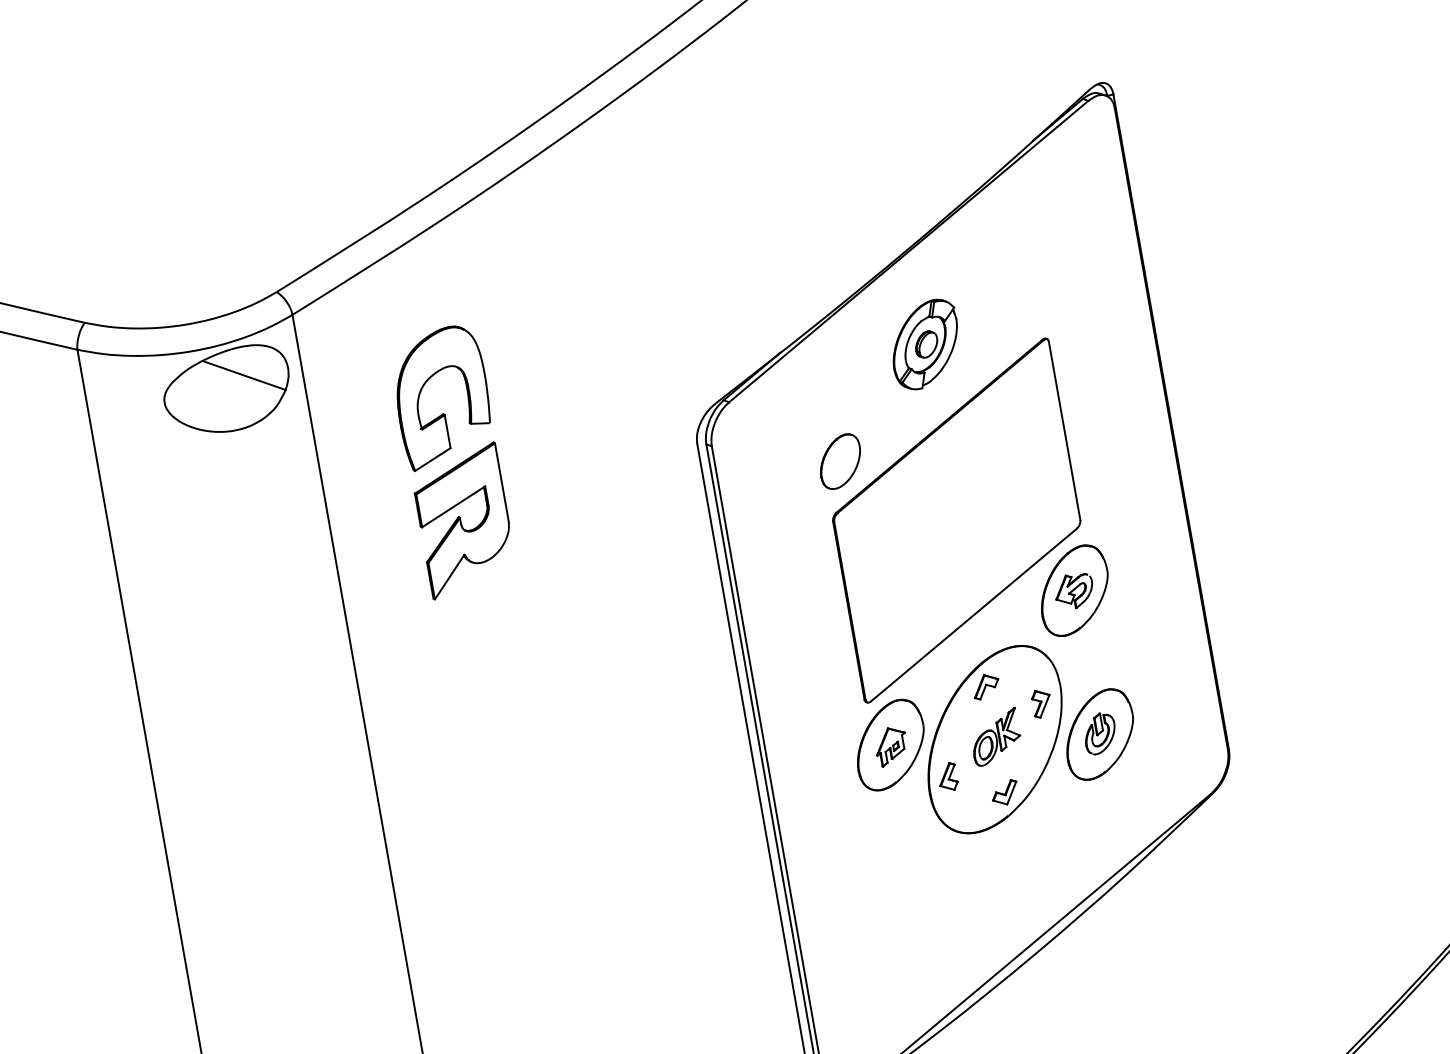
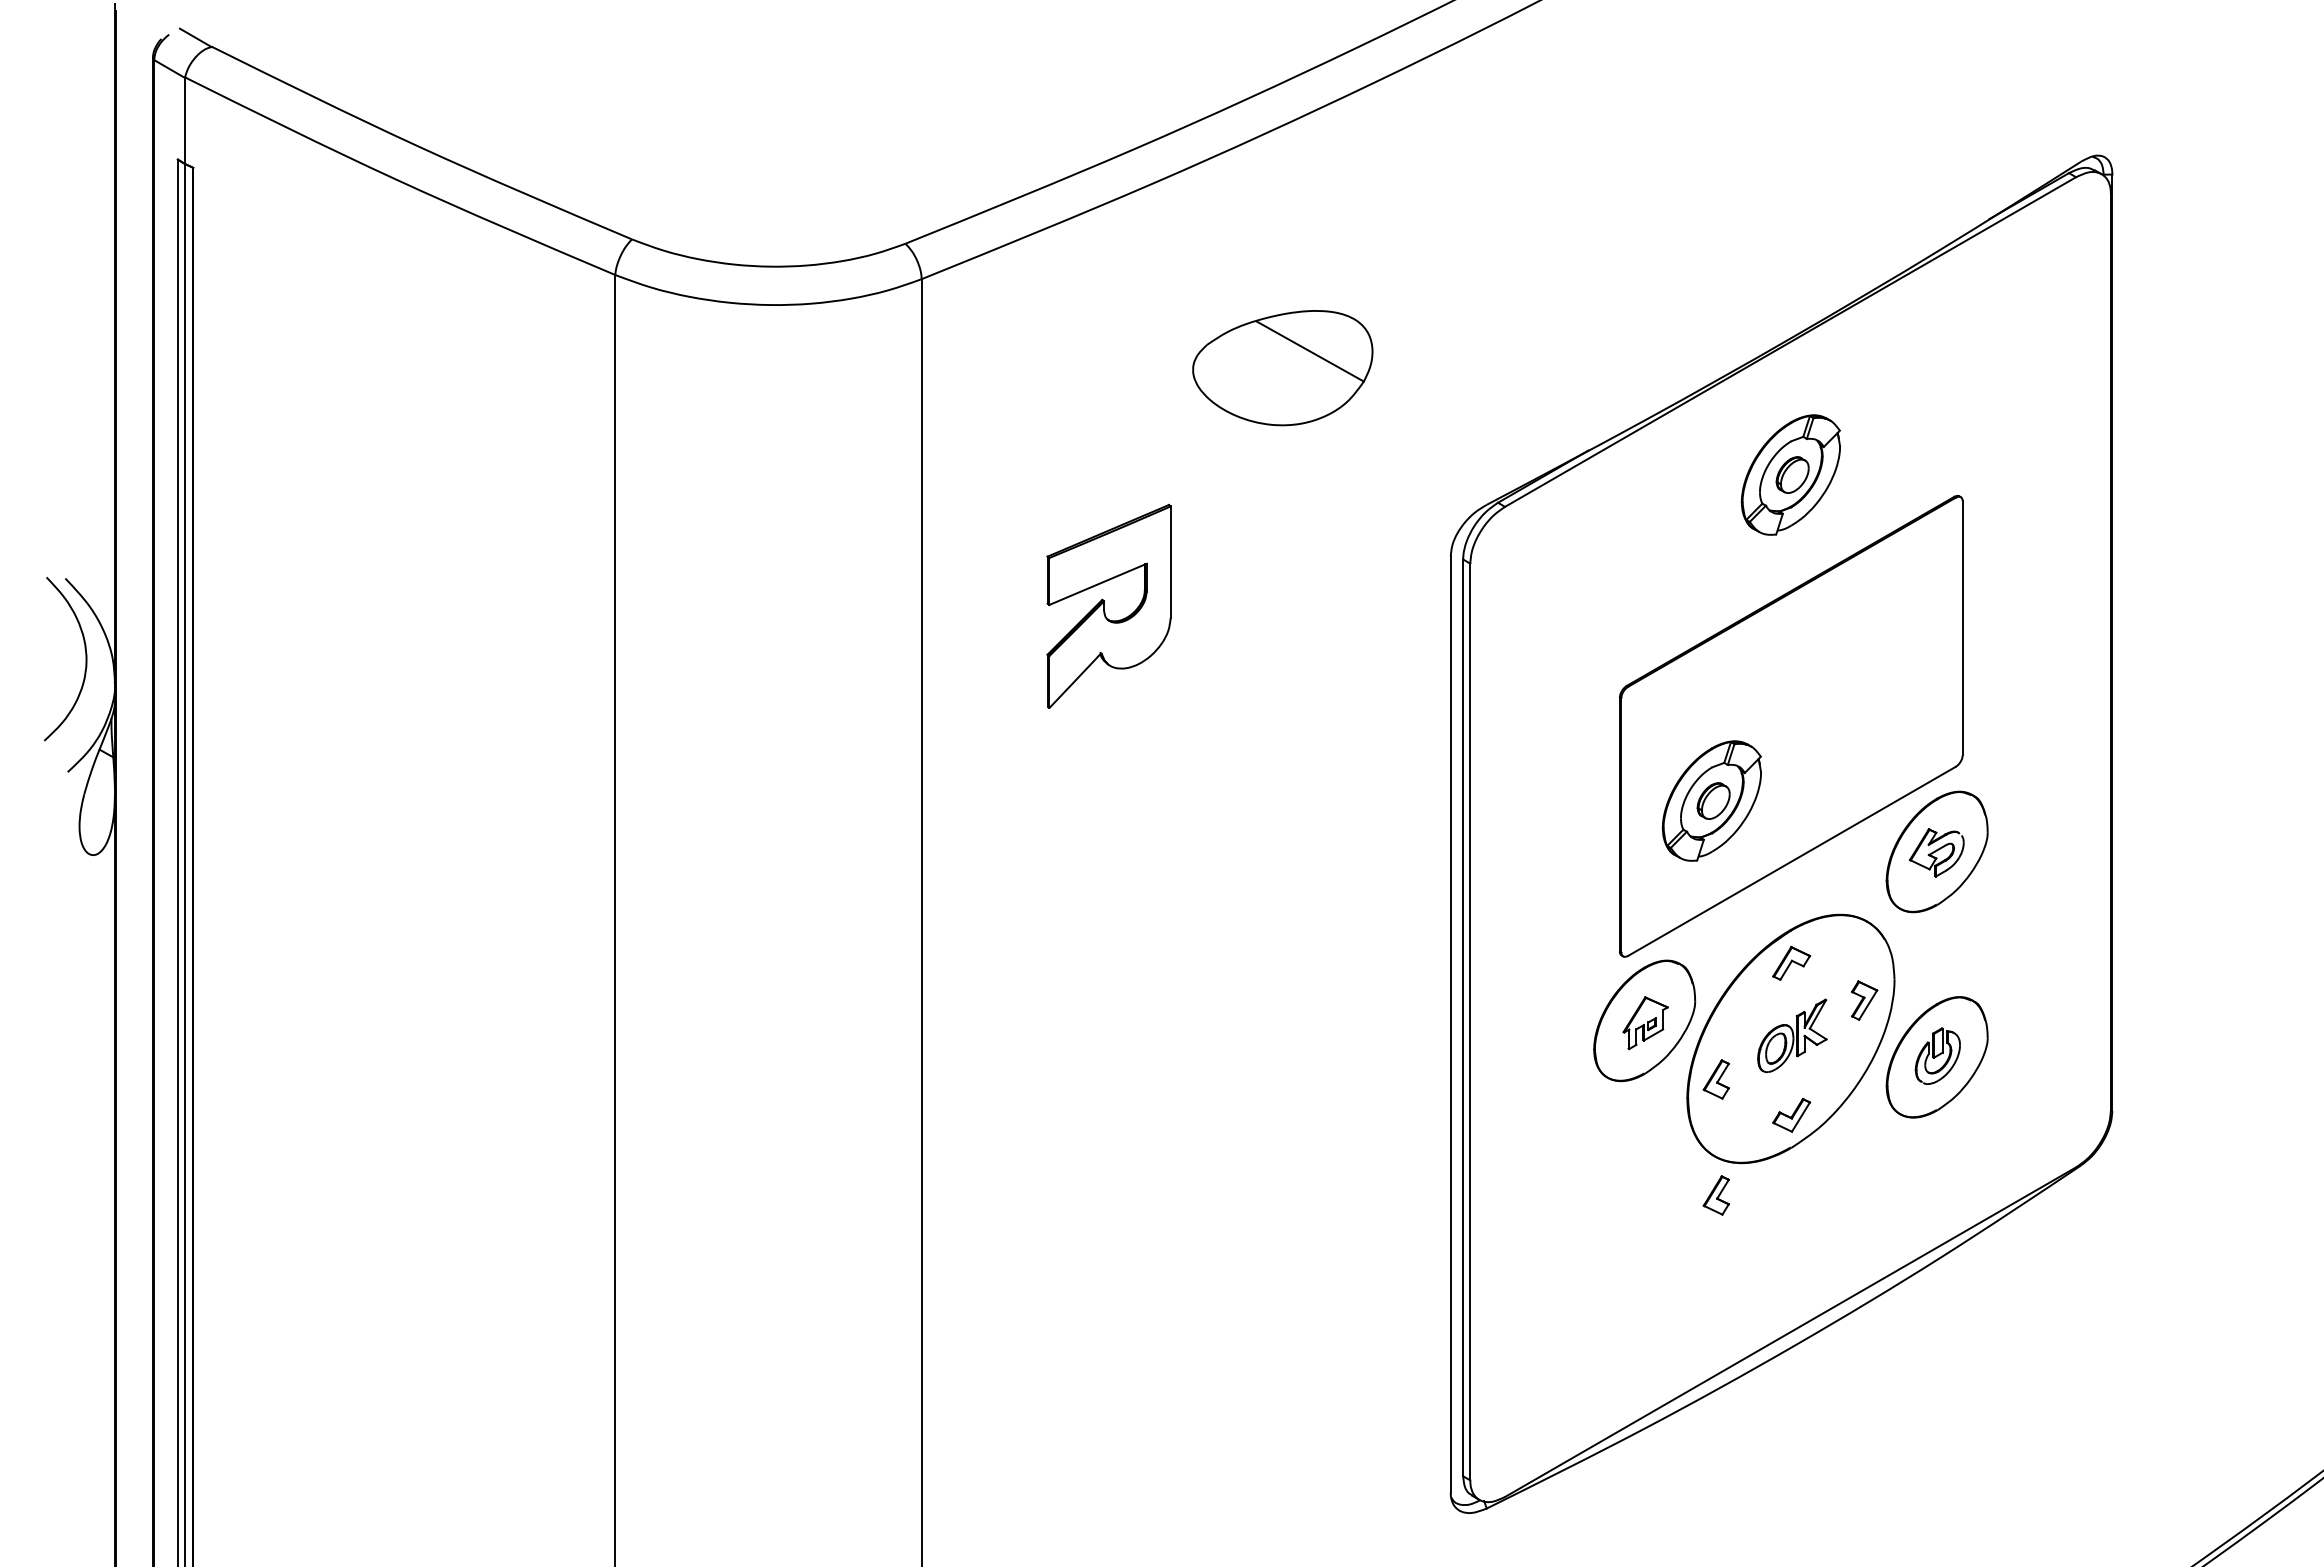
part: (227, 390) -> (1282, 368), moved
part: (443, 413) -> (1106, 452), removed
part: (840, 461) -> (1644, 616), removed
part: (909, 582) -> (1711, 800), added
part: (961, 858) -> (1715, 1195), added

